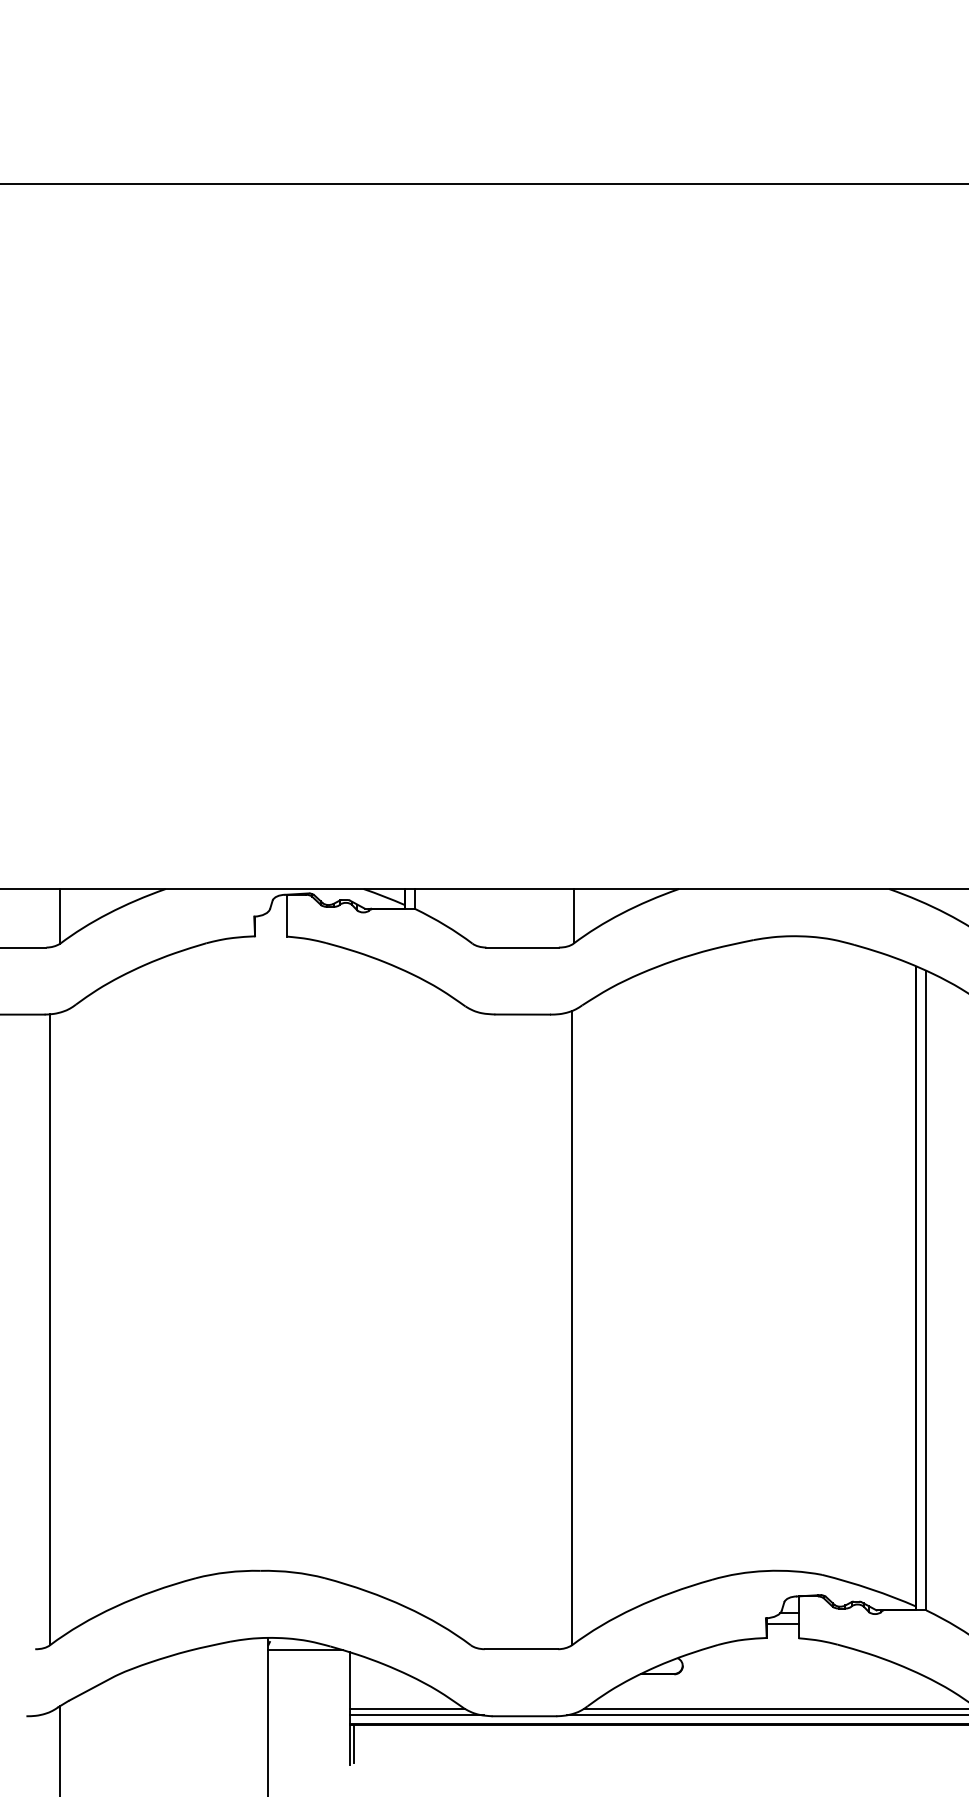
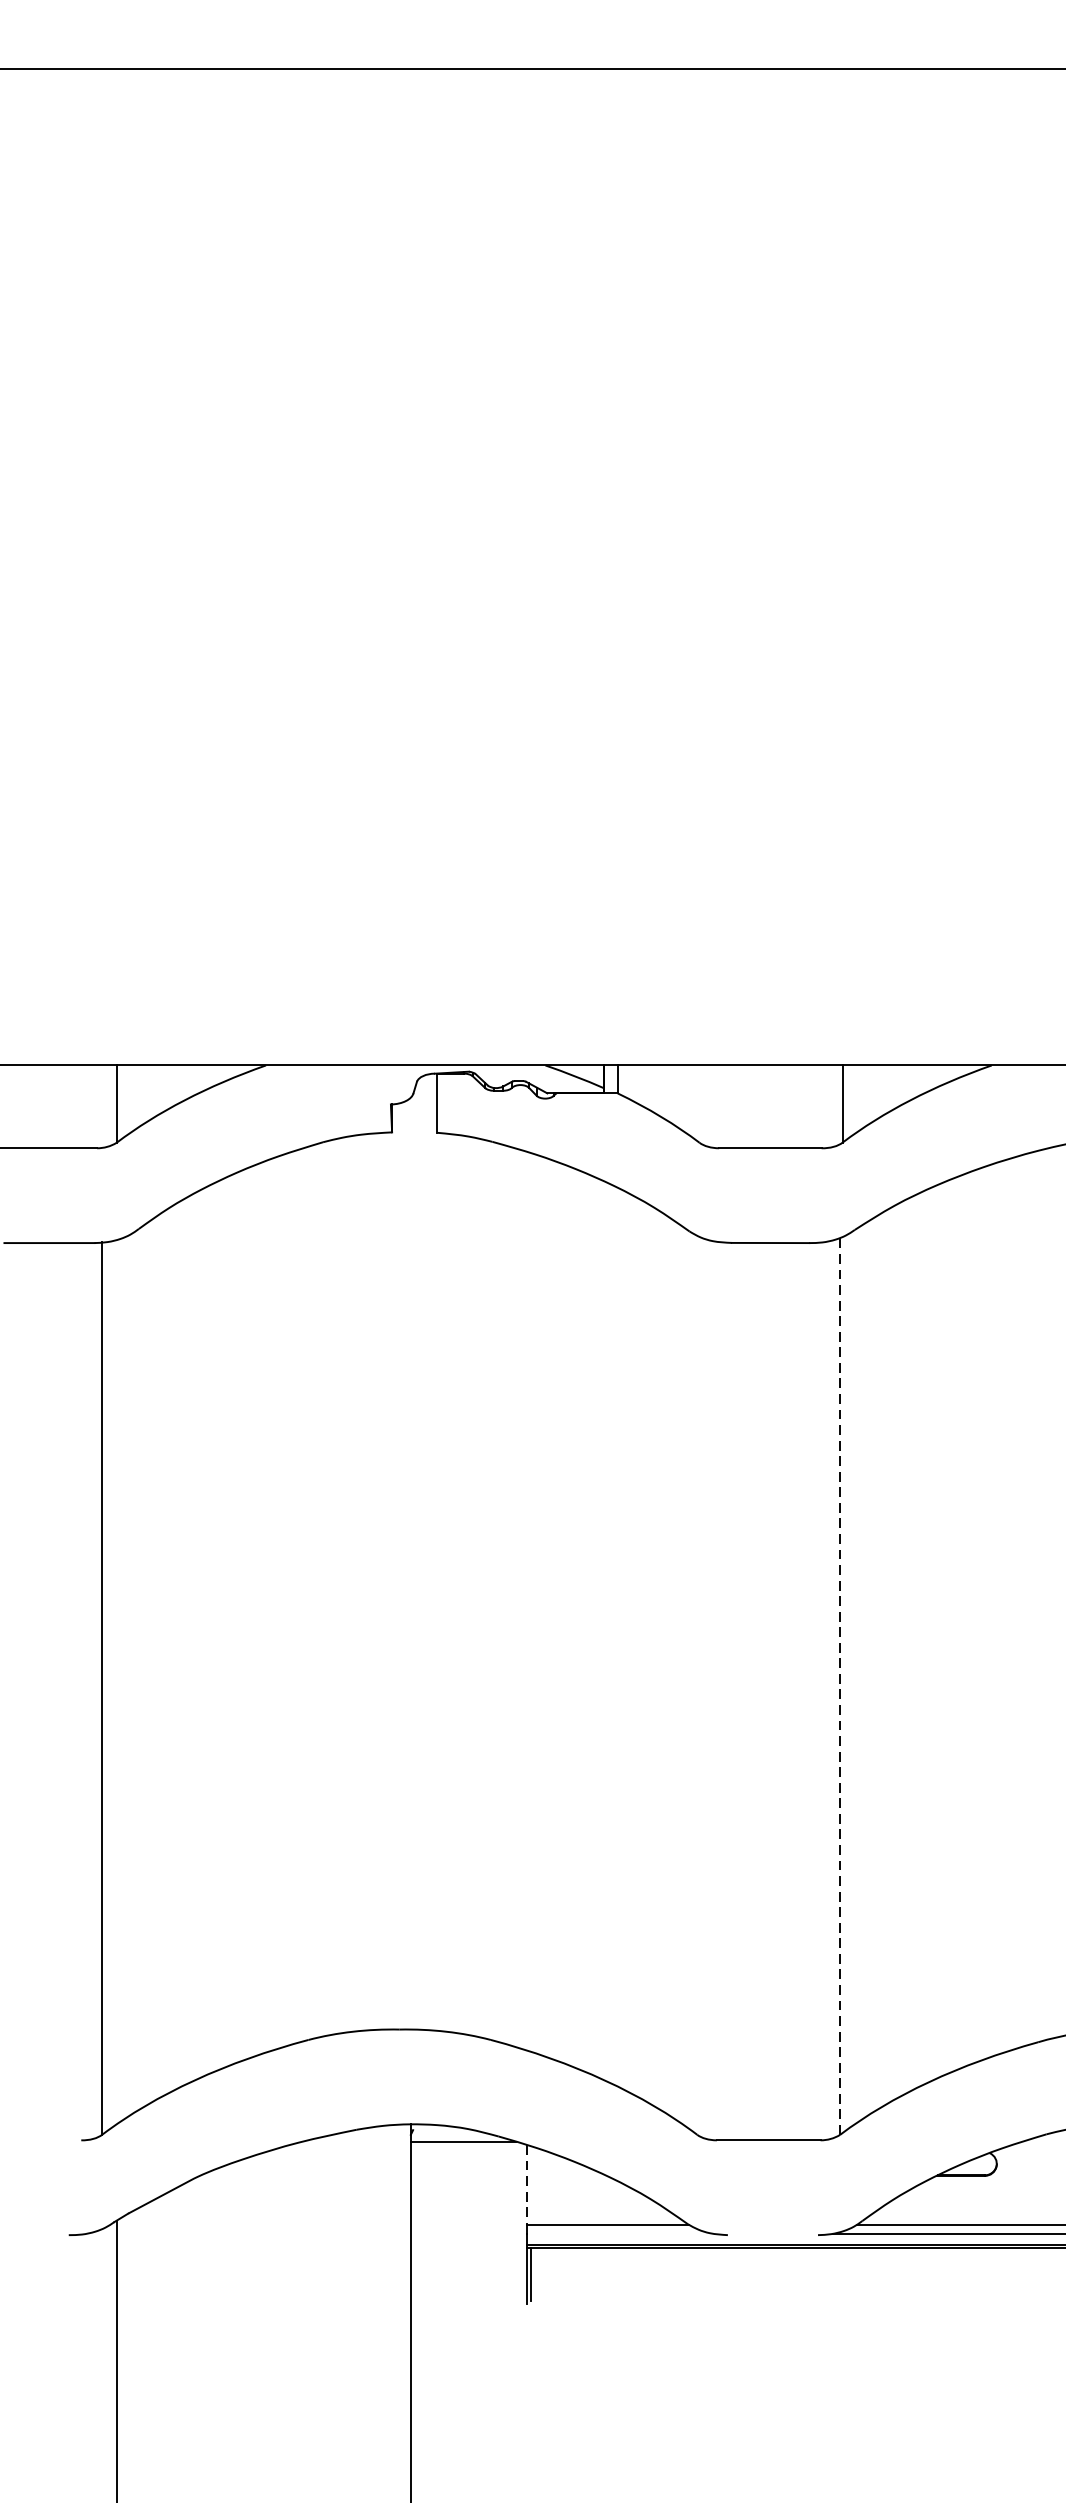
line: (571, 1327) -> (839, 1685), solid -> dashed
line: (350, 1681) -> (527, 2185), solid -> dashed
line: (416, 1715) -> (620, 2234), removed
line: (524, 1716) -> (773, 2235), removed

